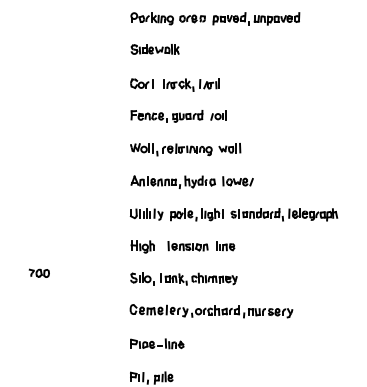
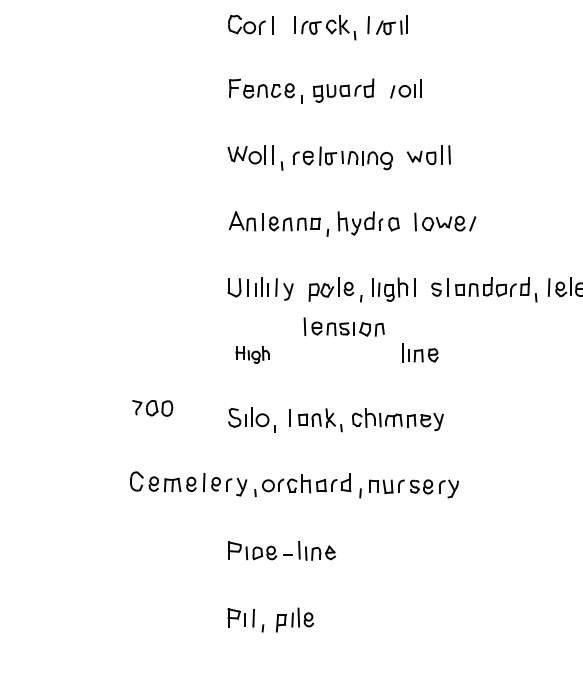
part: (142, 246) -> (252, 353), size x0.7
part: (187, 246) -> (343, 327), moved
part: (38, 272) -> (150, 406), moved
part: (211, 311) -> (294, 485), moved

